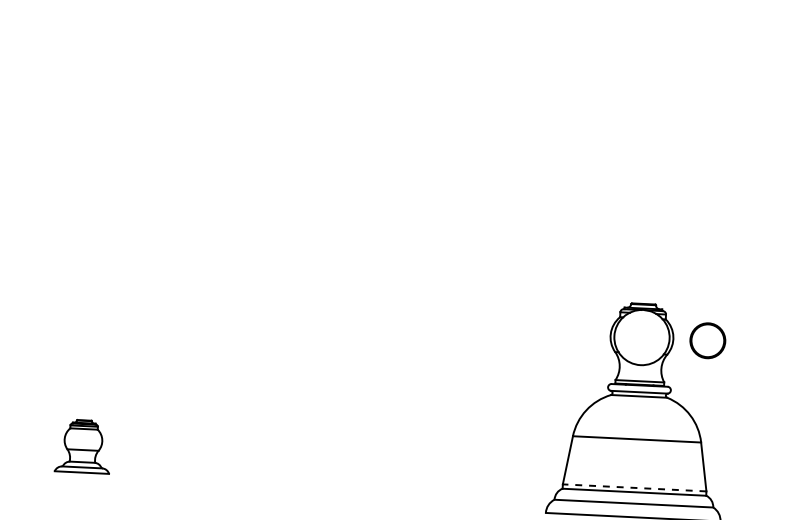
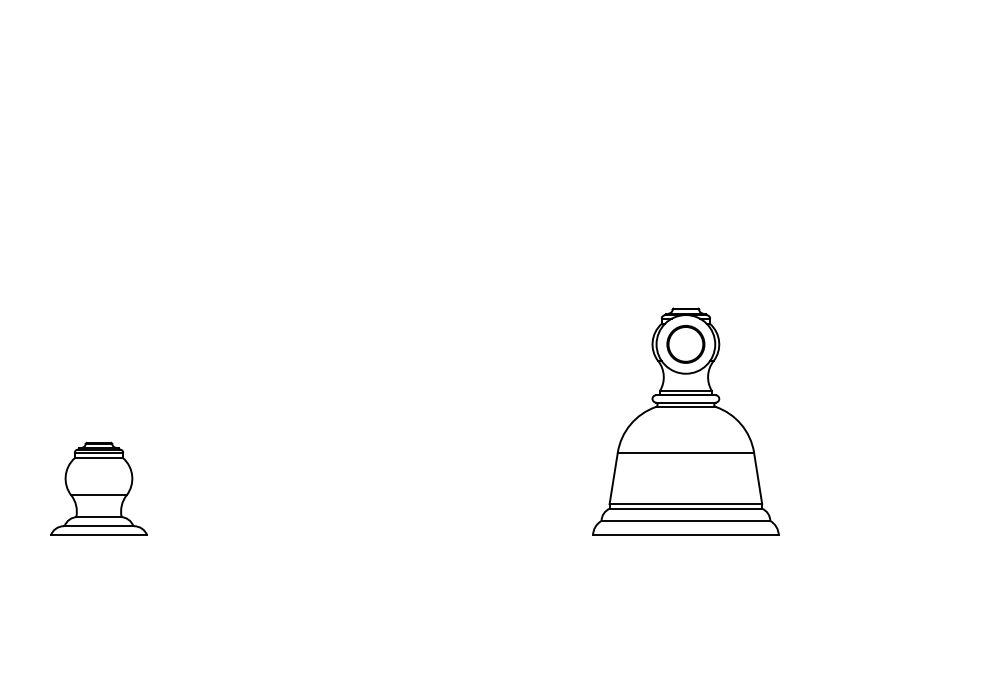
circle: (707, 340) -> (685, 344), moved
part: (82, 446) -> (98, 488), size x1.67
line: (634, 488) -> (685, 504), dashed -> solid

